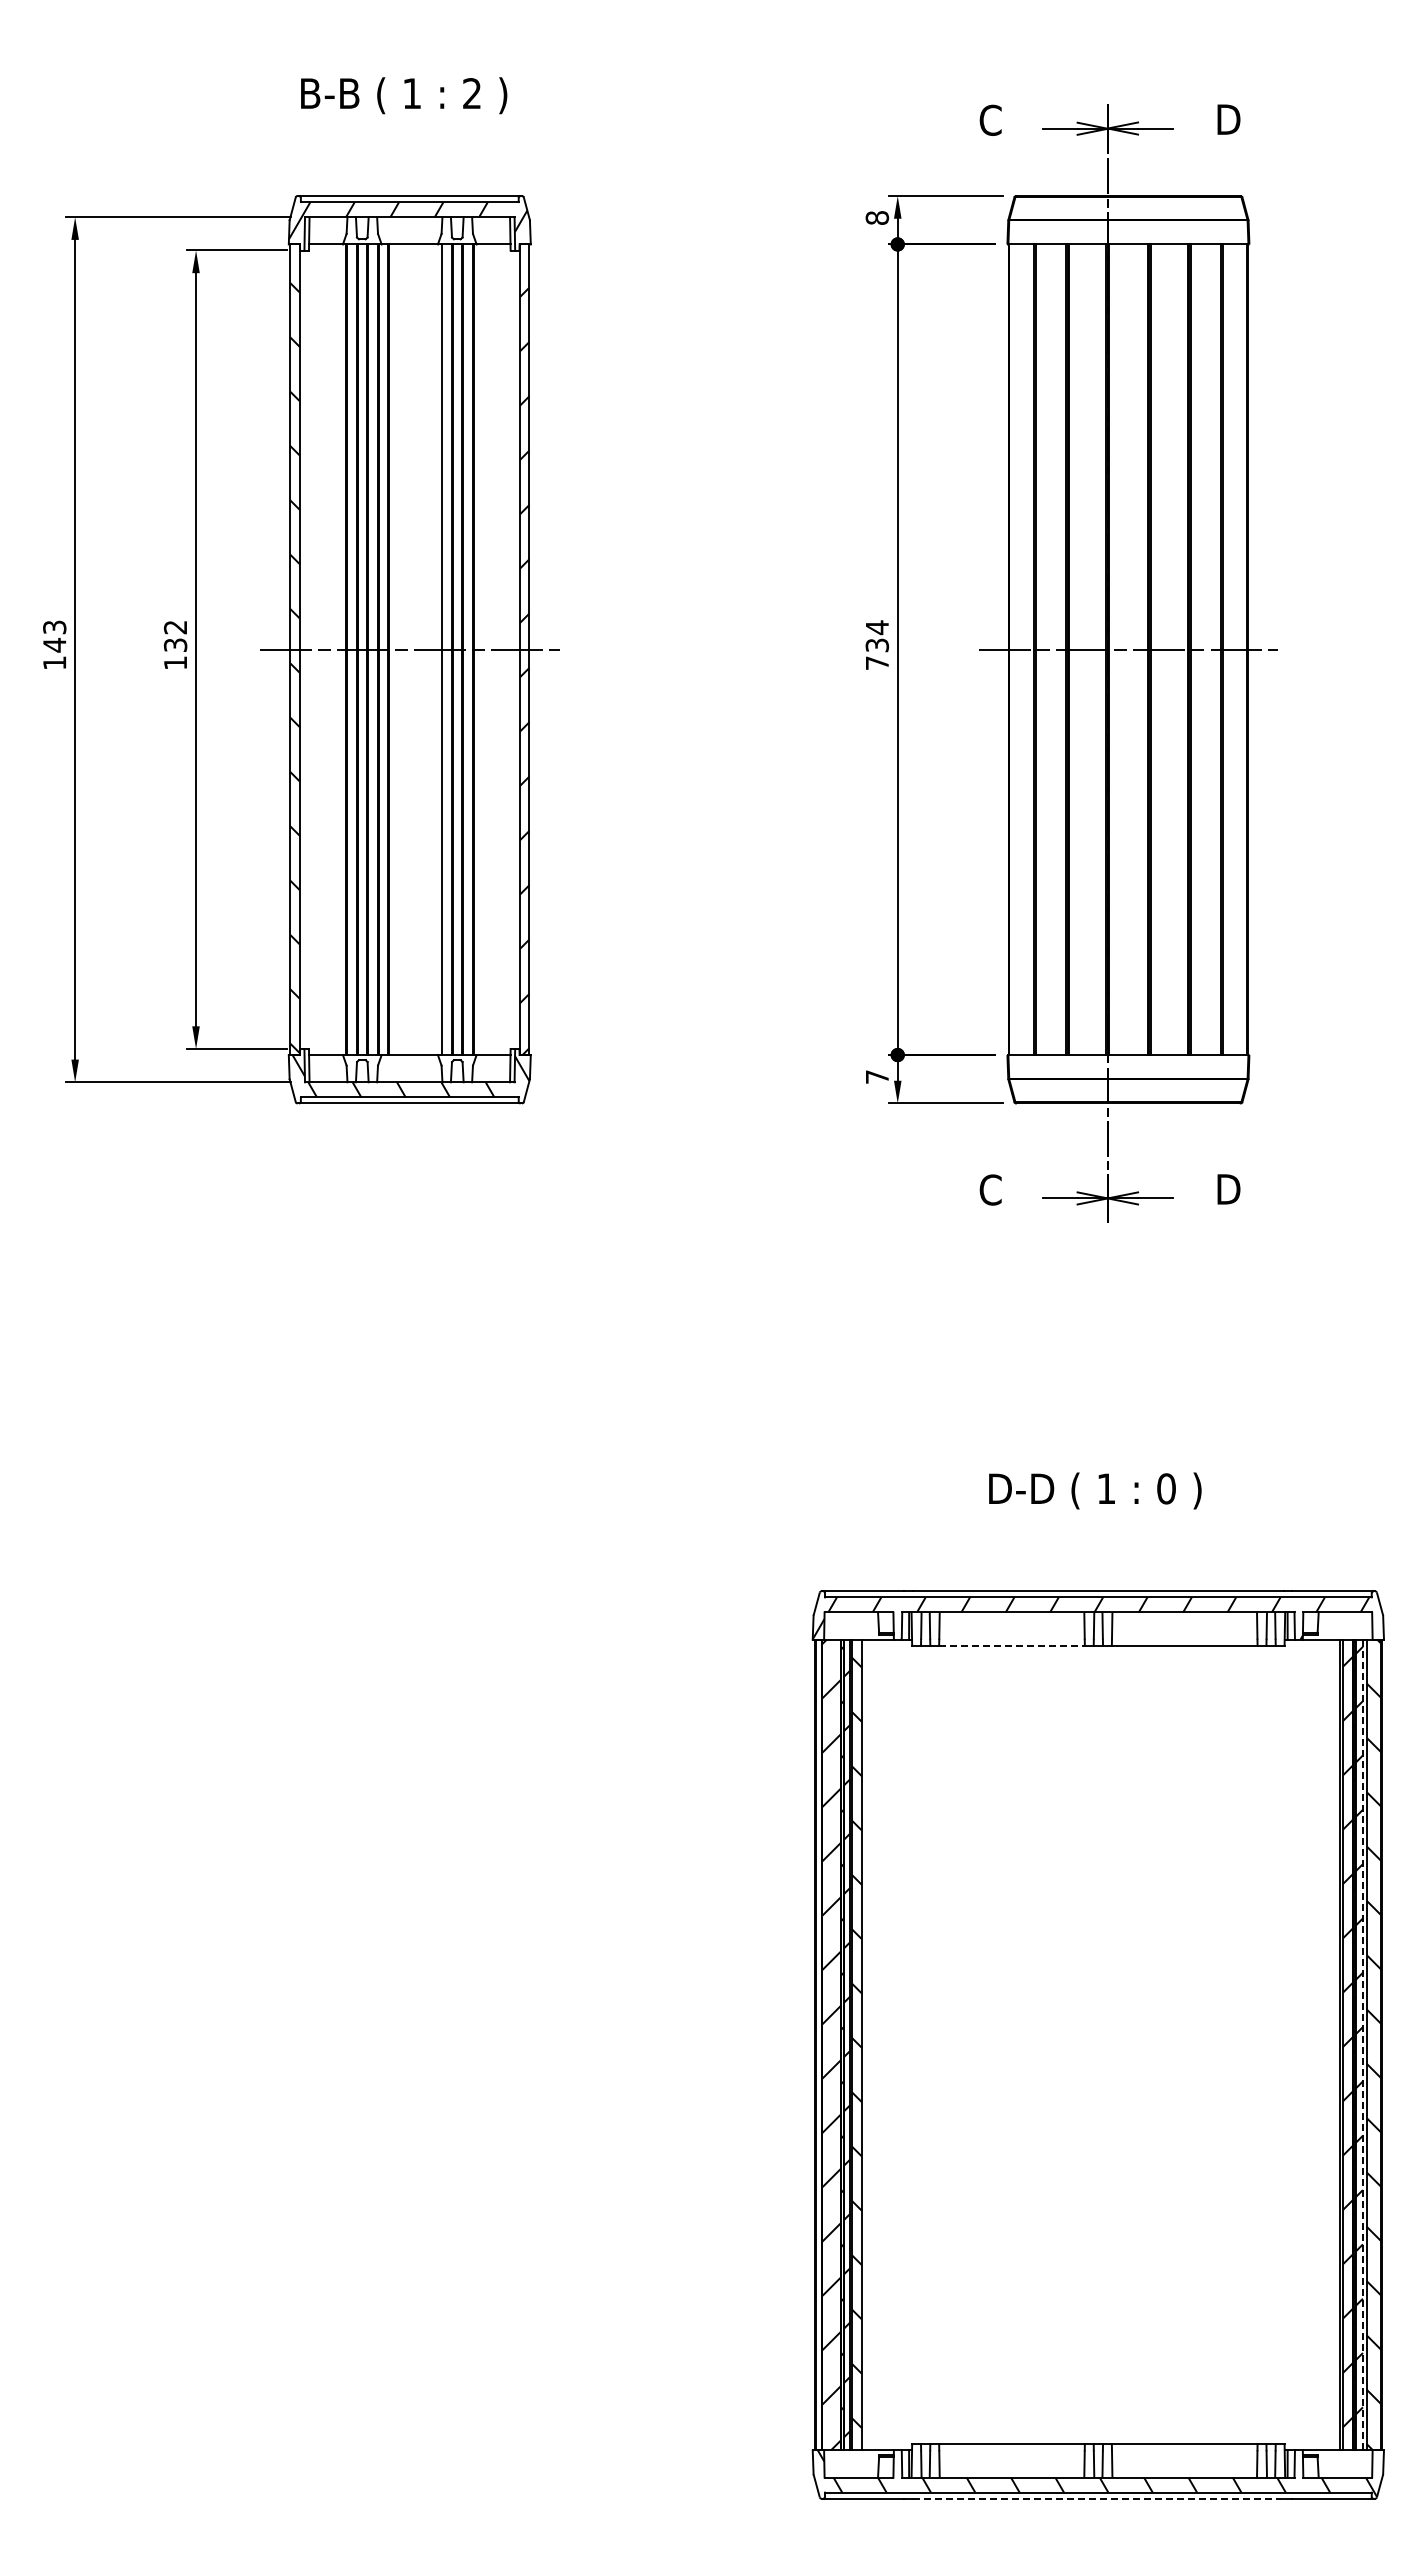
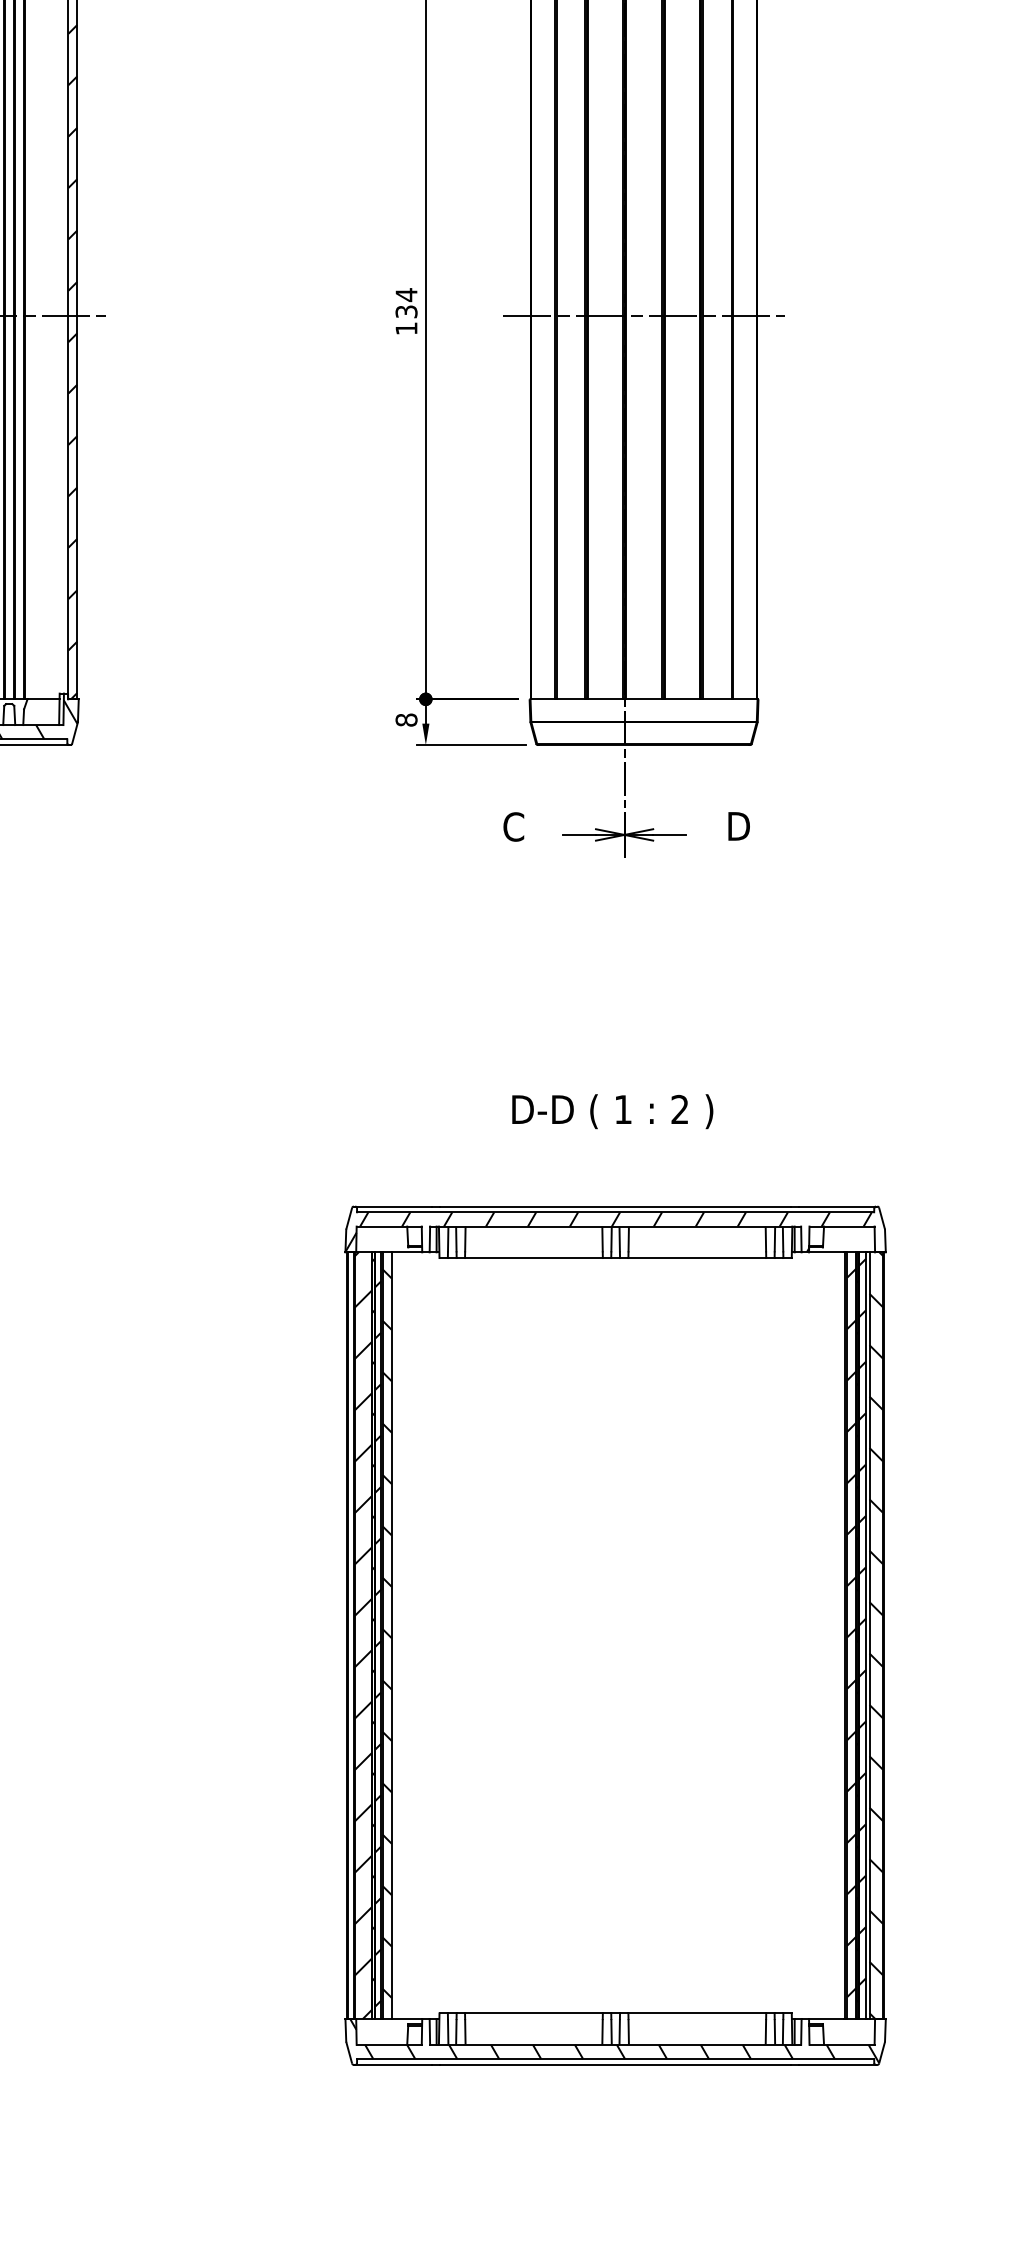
text: (877, 662) -> (406, 328), 734 -> 134
text: (877, 1076) -> (406, 719), 7 -> 8
text: (1166, 1488) -> (680, 1109), 0 -> 2
line: (1012, 1645) -> (534, 1257), dashed -> solid
line: (1362, 2044) -> (865, 1635), dashed -> solid
line: (1098, 2498) -> (615, 2064), dashed -> solid

